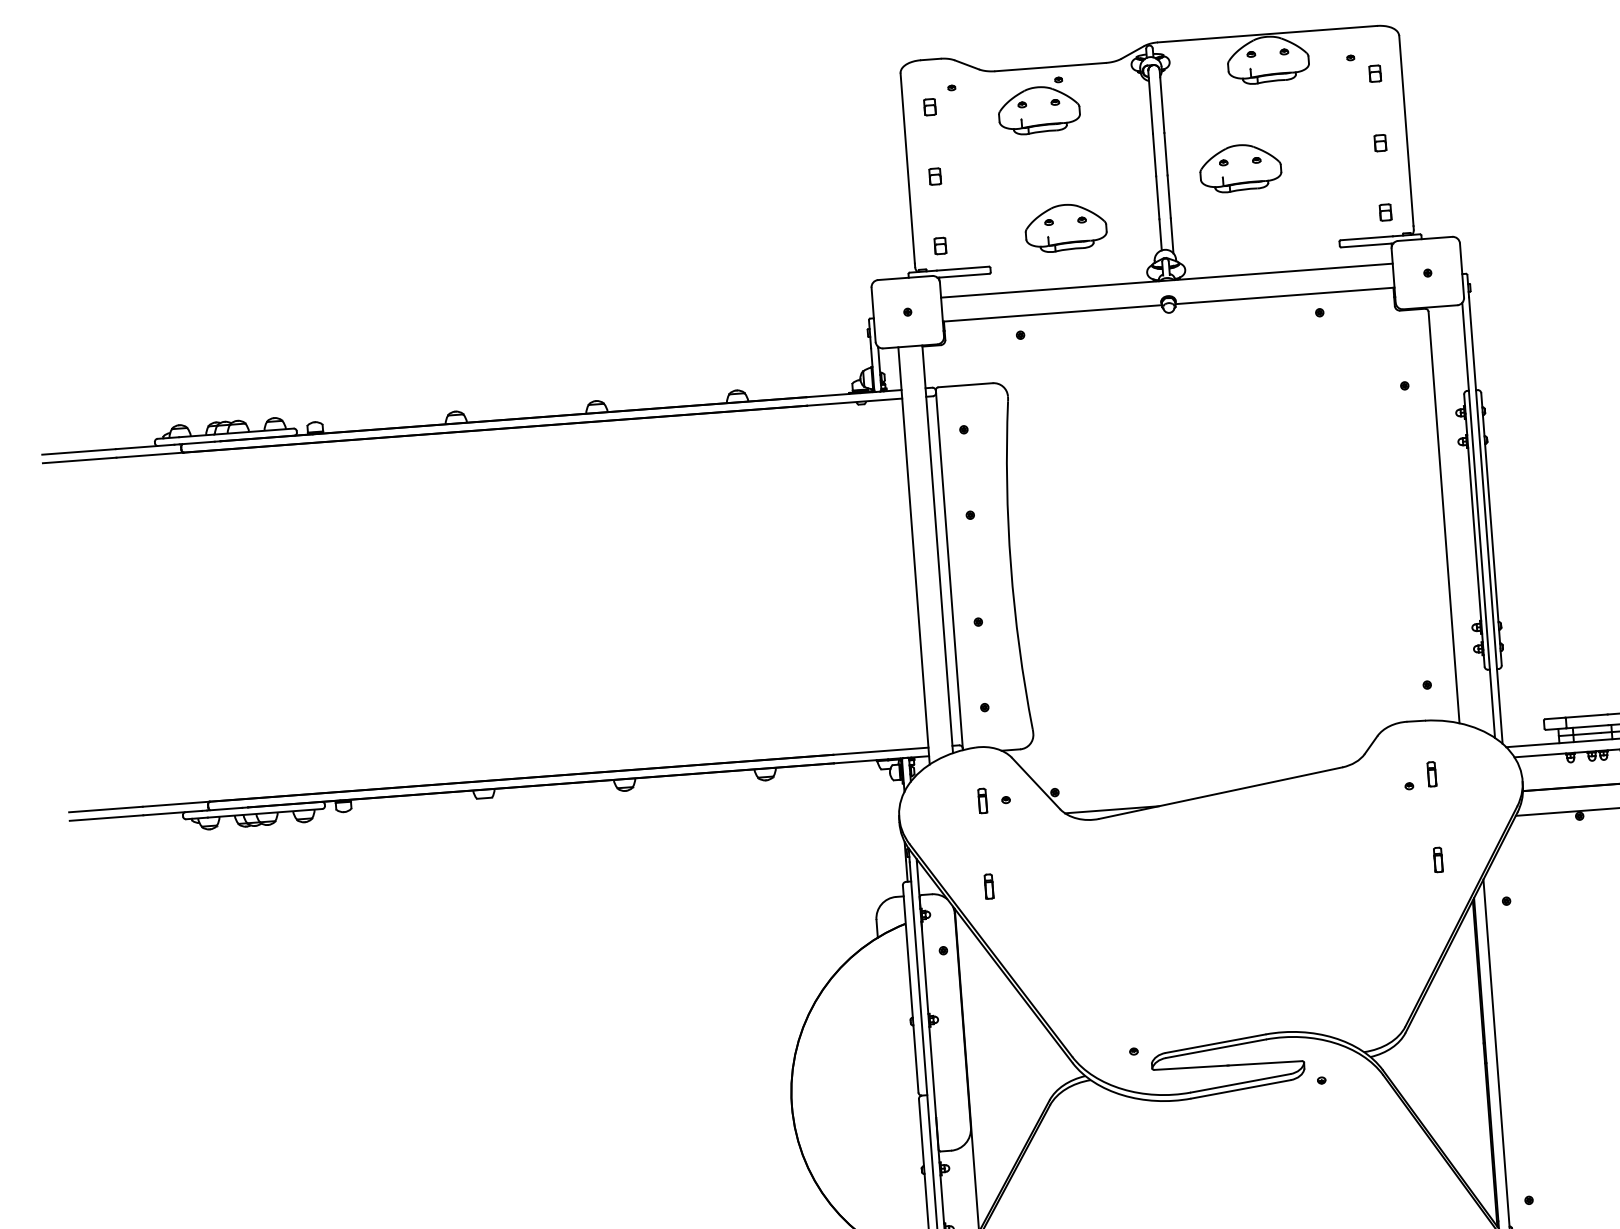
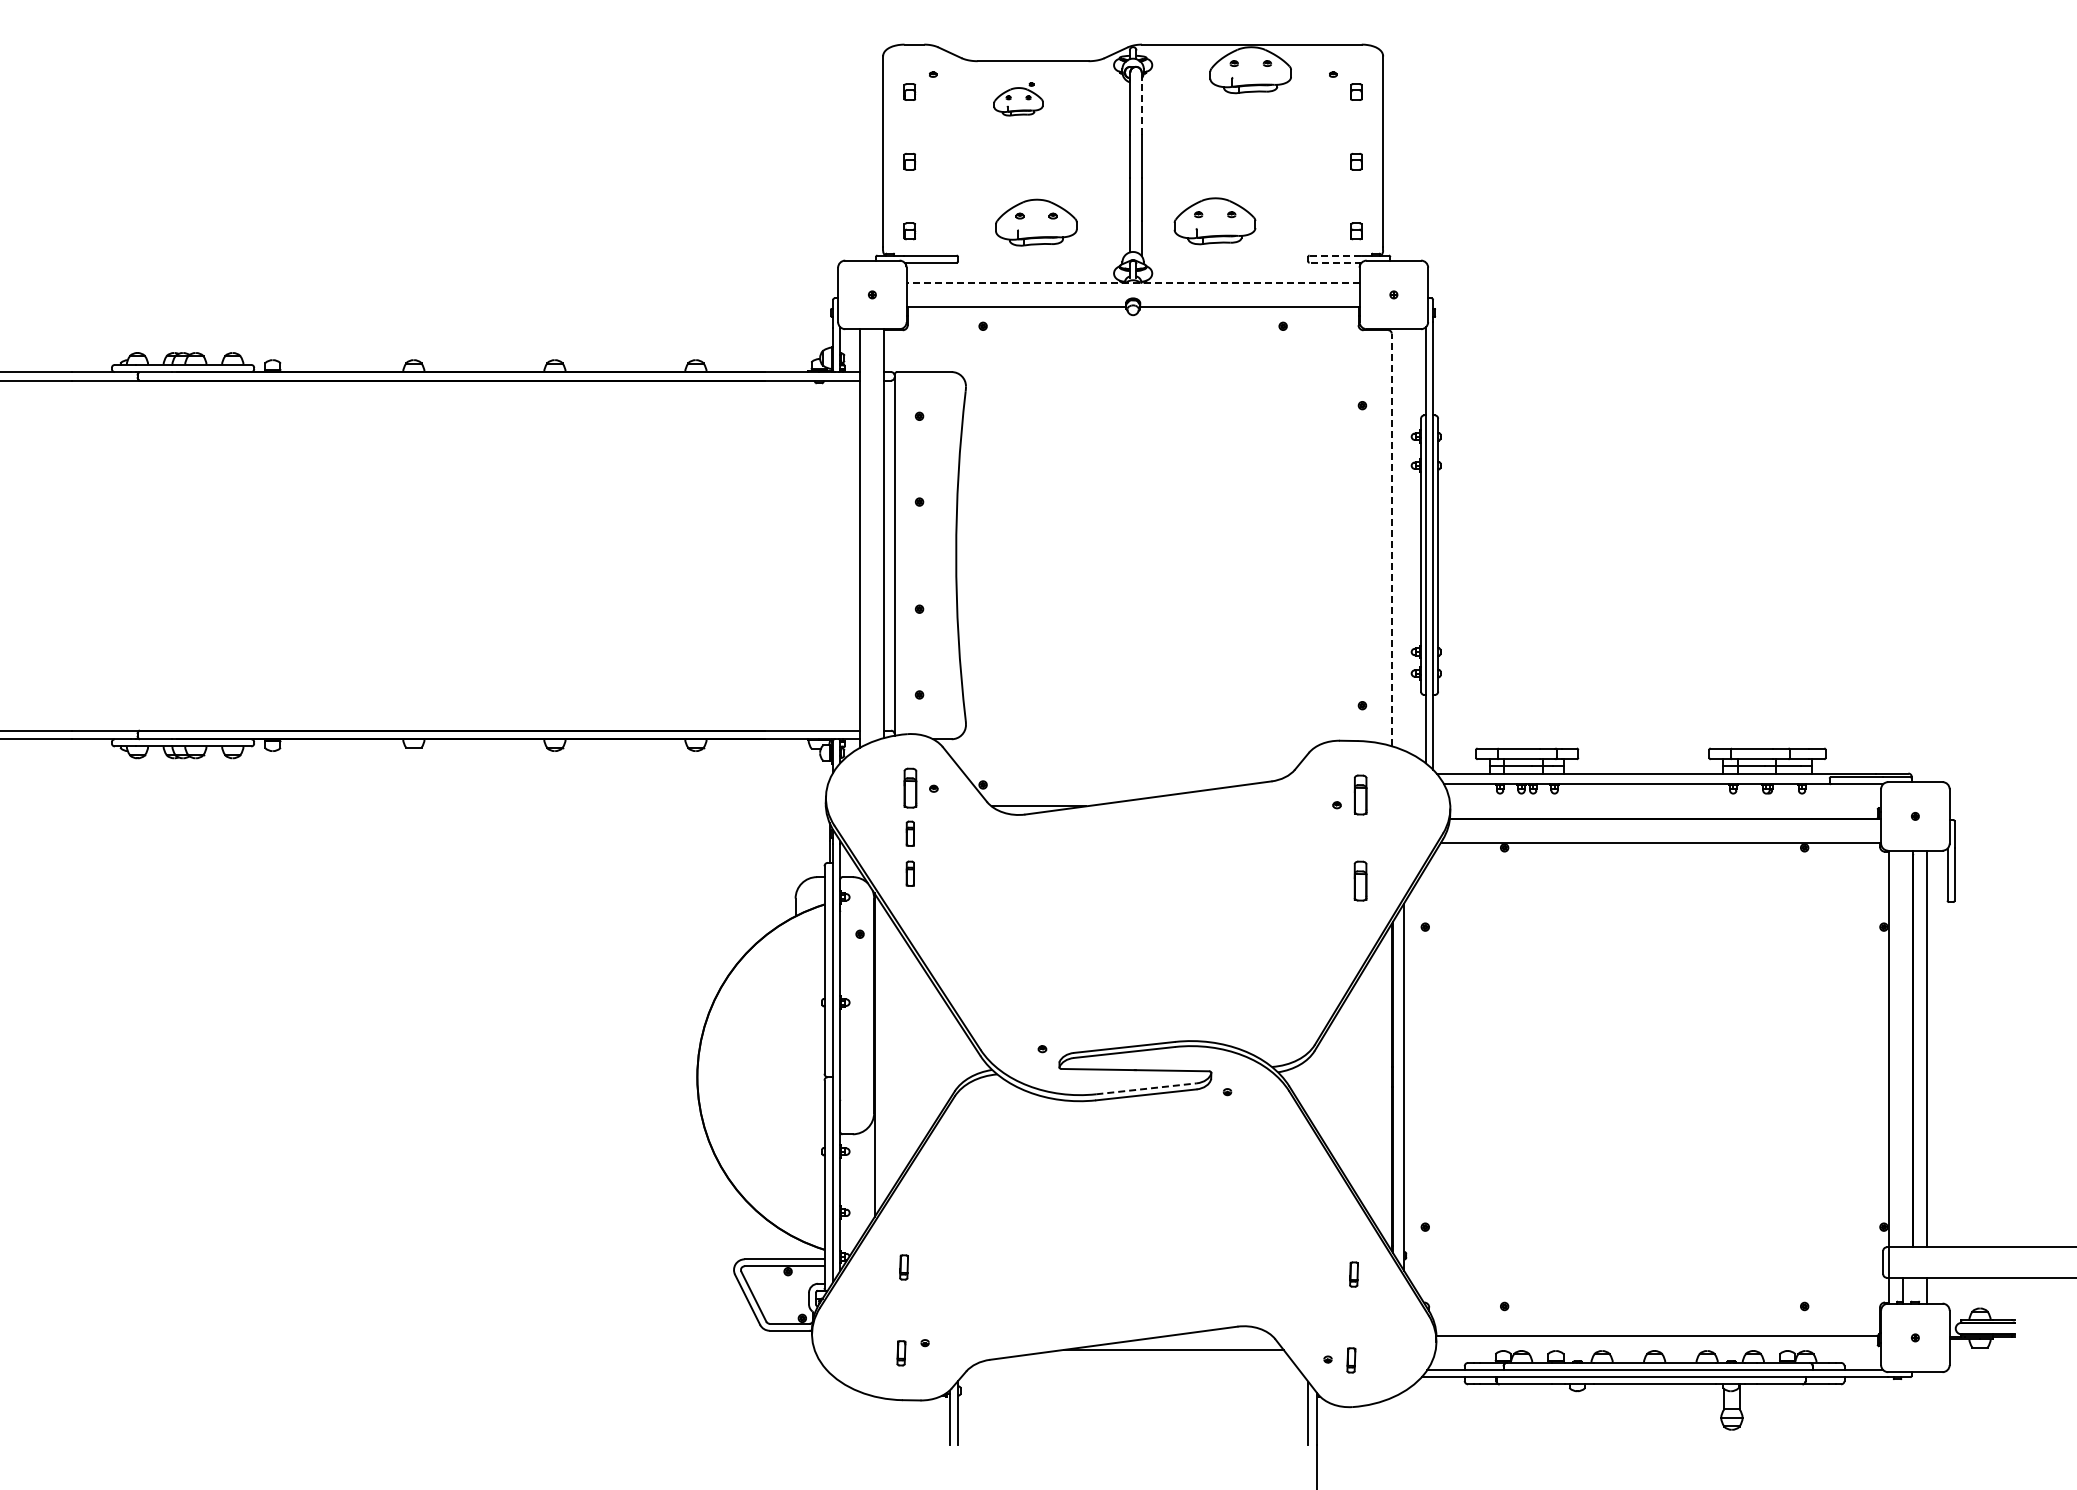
line: (1162, 105) -> (1141, 107), solid -> dashed
part: (1038, 106) -> (1018, 99), size x0.6
part: (1240, 168) -> (1214, 221), moved
line: (1367, 238) -> (1336, 255), solid -> dashed
line: (1367, 245) -> (1335, 262), solid -> dashed
line: (1166, 280) -> (1132, 282), solid -> dashed
line: (1443, 517) -> (1391, 539), solid -> dashed
part: (1430, 773) -> (1359, 794), size x1.6
part: (982, 800) -> (910, 787), size x1.6
part: (985, 846) -> (909, 833), added
part: (1437, 859) -> (1359, 880), size x1.6
line: (1240, 1083) -> (1146, 1088), solid -> dashed

